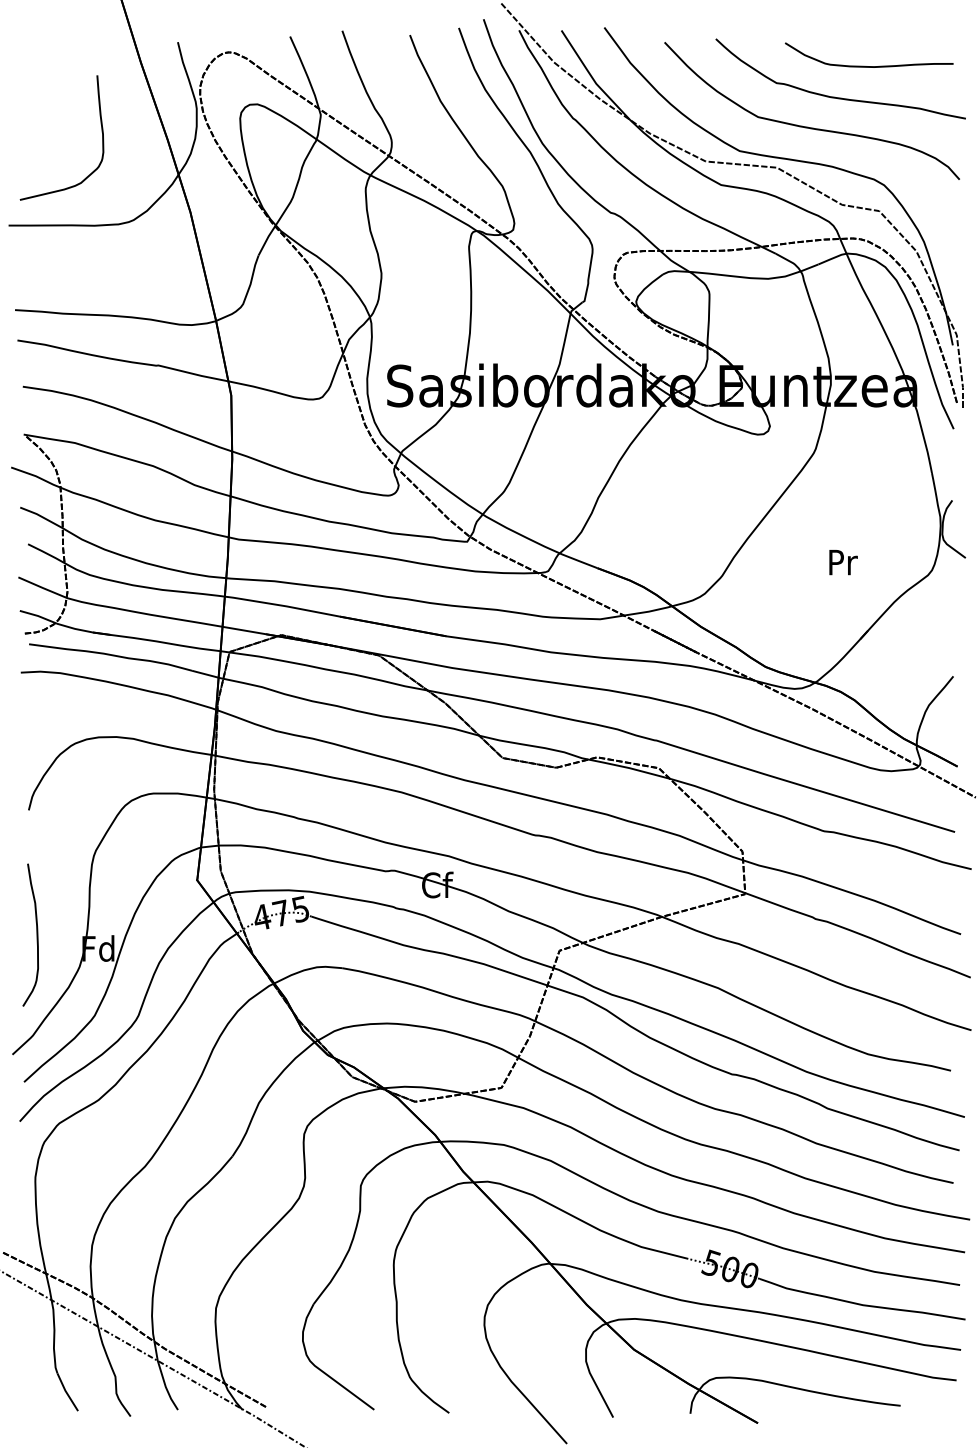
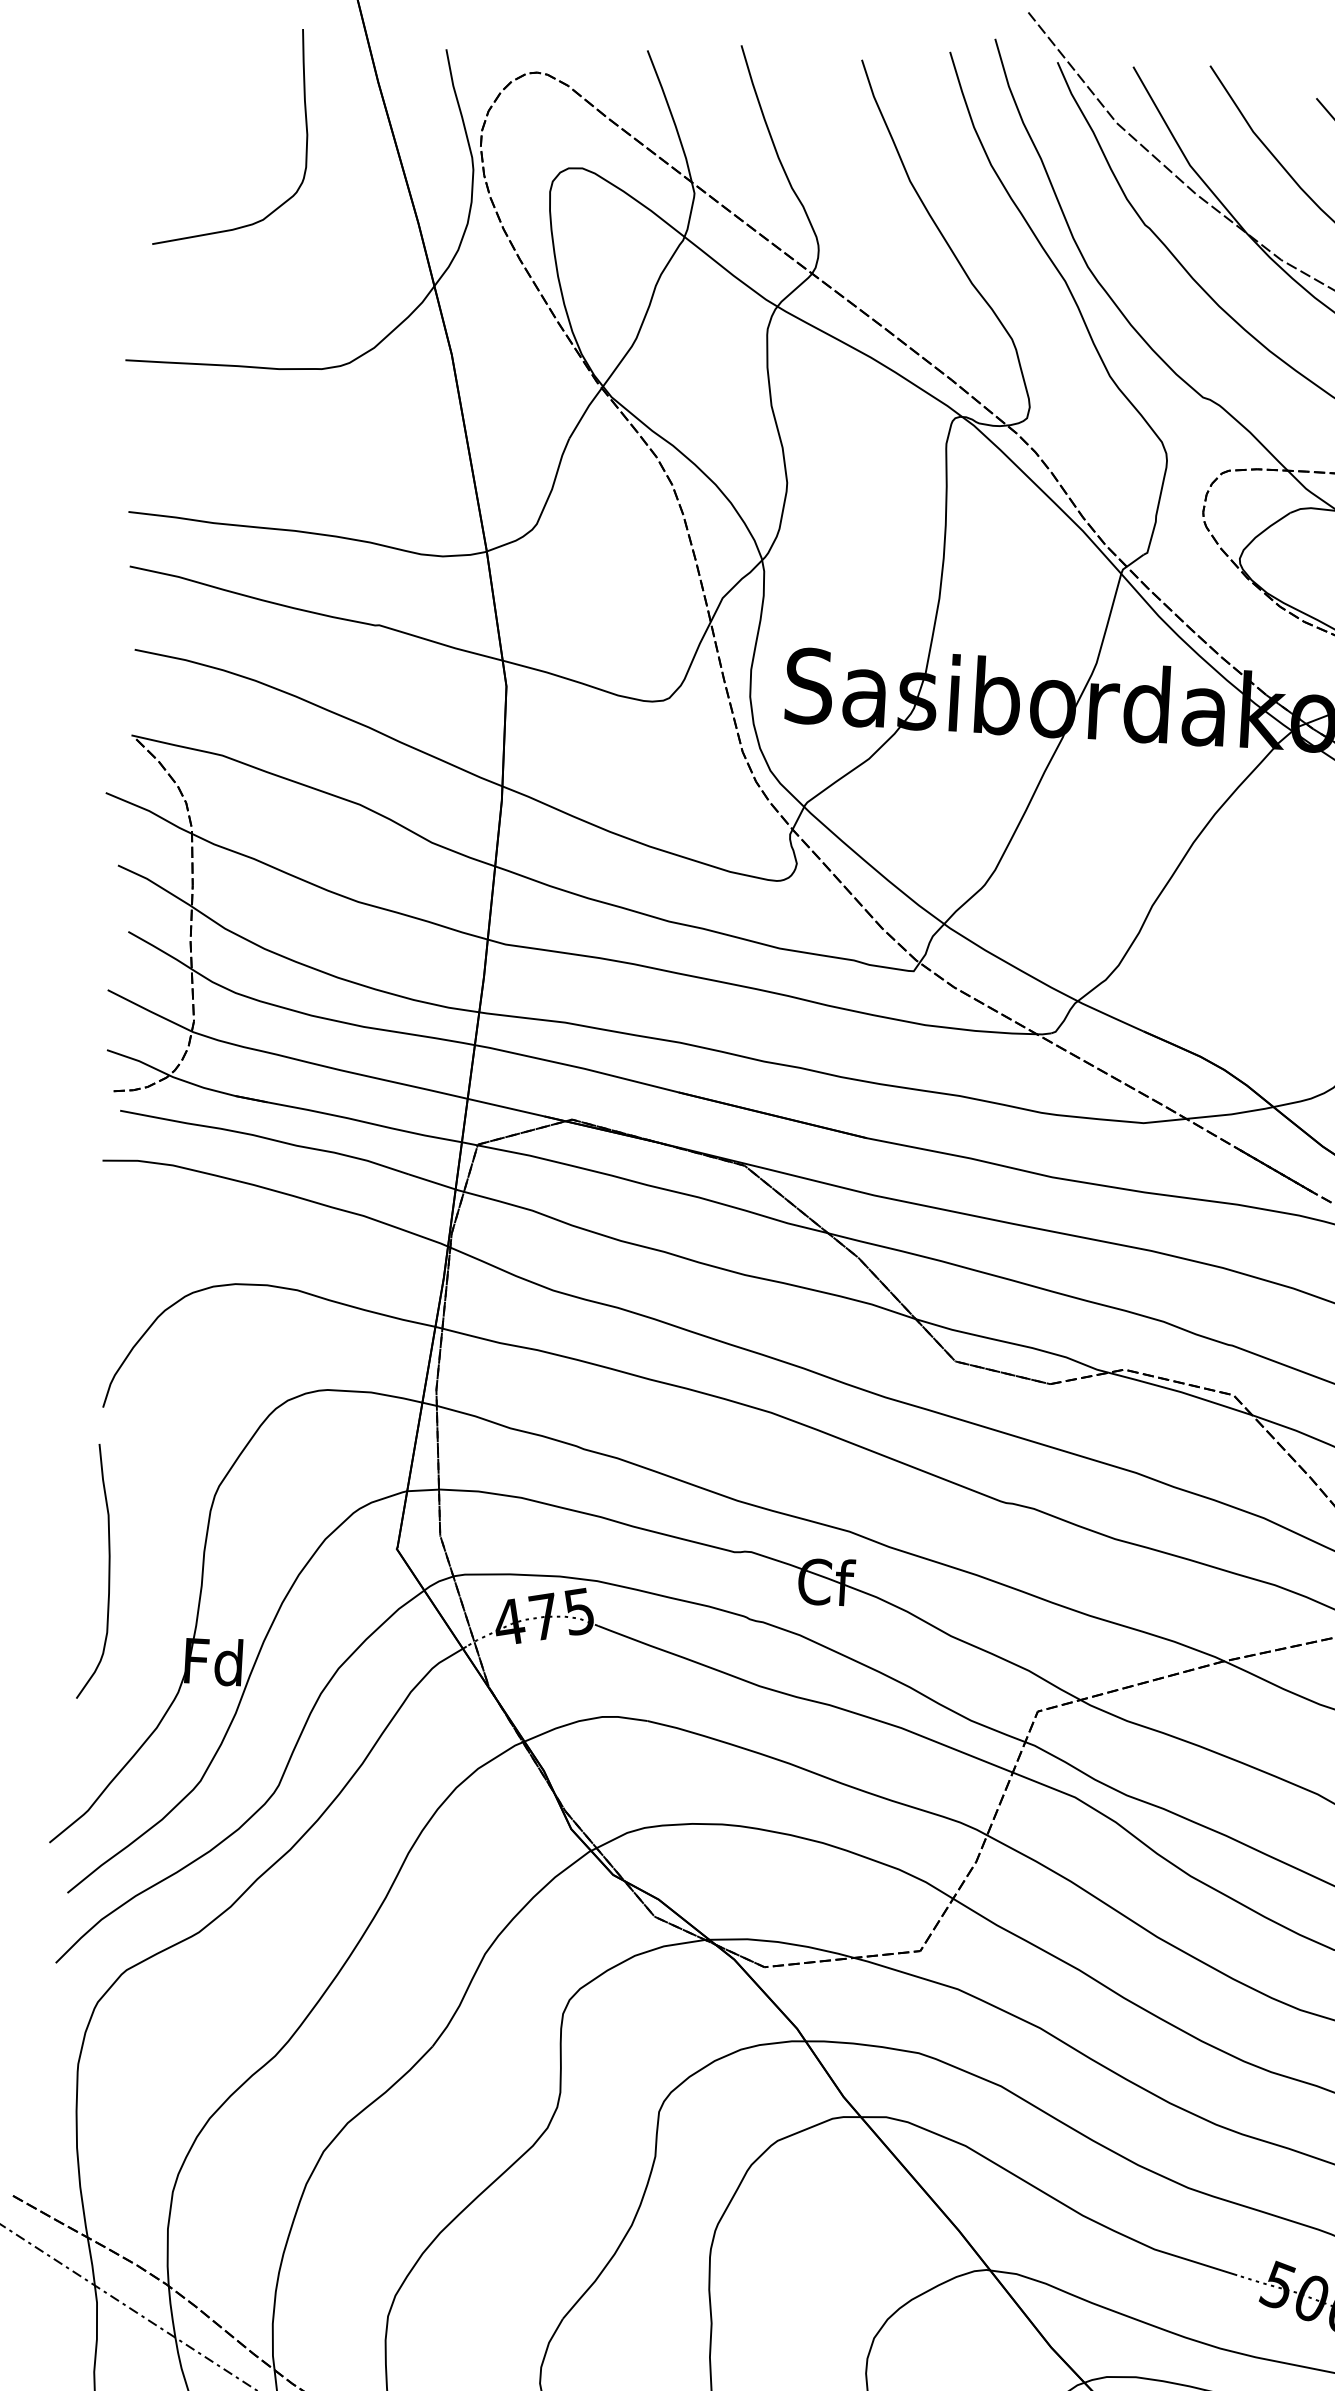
curve: (101, 132) -> (304, 131), moved
curve: (36, 934) -> (107, 1571), moved

